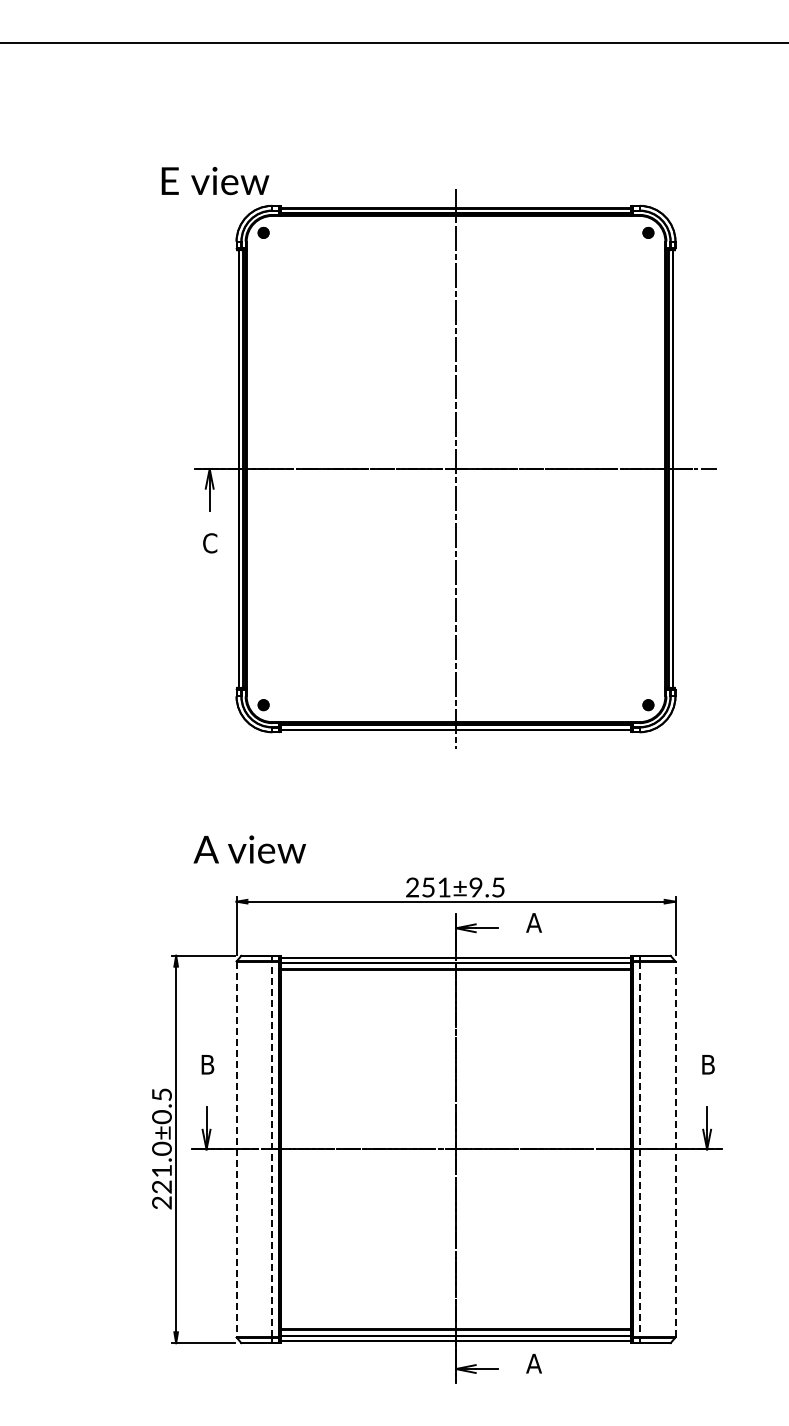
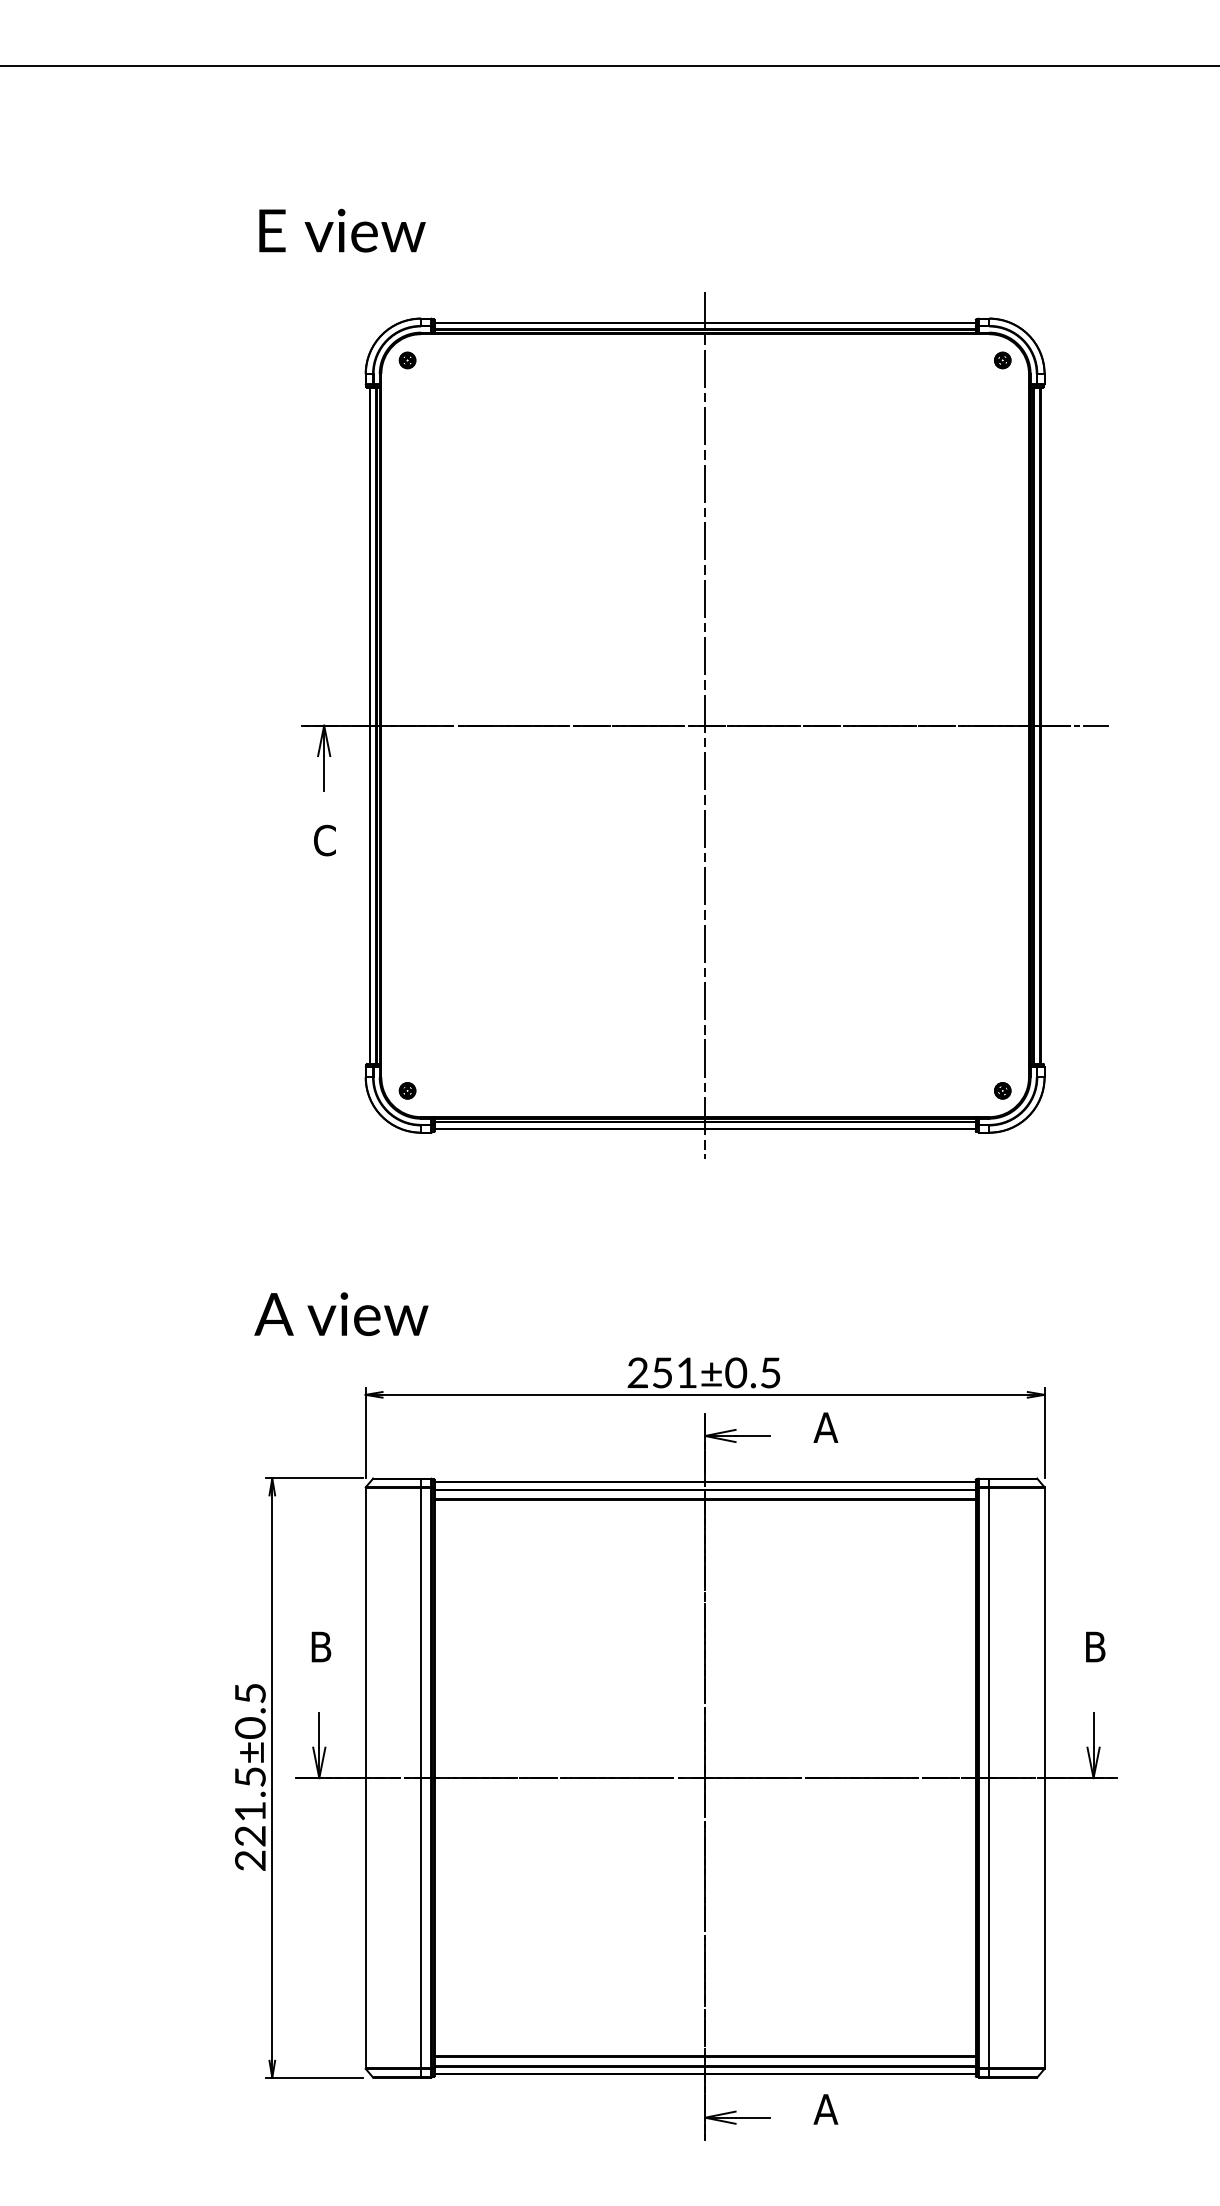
text: (215, 181) -> (342, 231), moved
text: (249, 849) -> (340, 1314), moved
text: (476, 887) -> (736, 1372), 251±9.5 -> 251±0.5
text: (161, 1148) -> (249, 1776), 221.0±0.5 -> 221.5±0.5
line: (236, 1149) -> (365, 1778), dashed -> solid
line: (272, 1149) -> (421, 1778), dashed -> solid
line: (639, 1149) -> (988, 1778), dashed -> solid
line: (675, 1149) -> (1044, 1778), dashed -> solid

